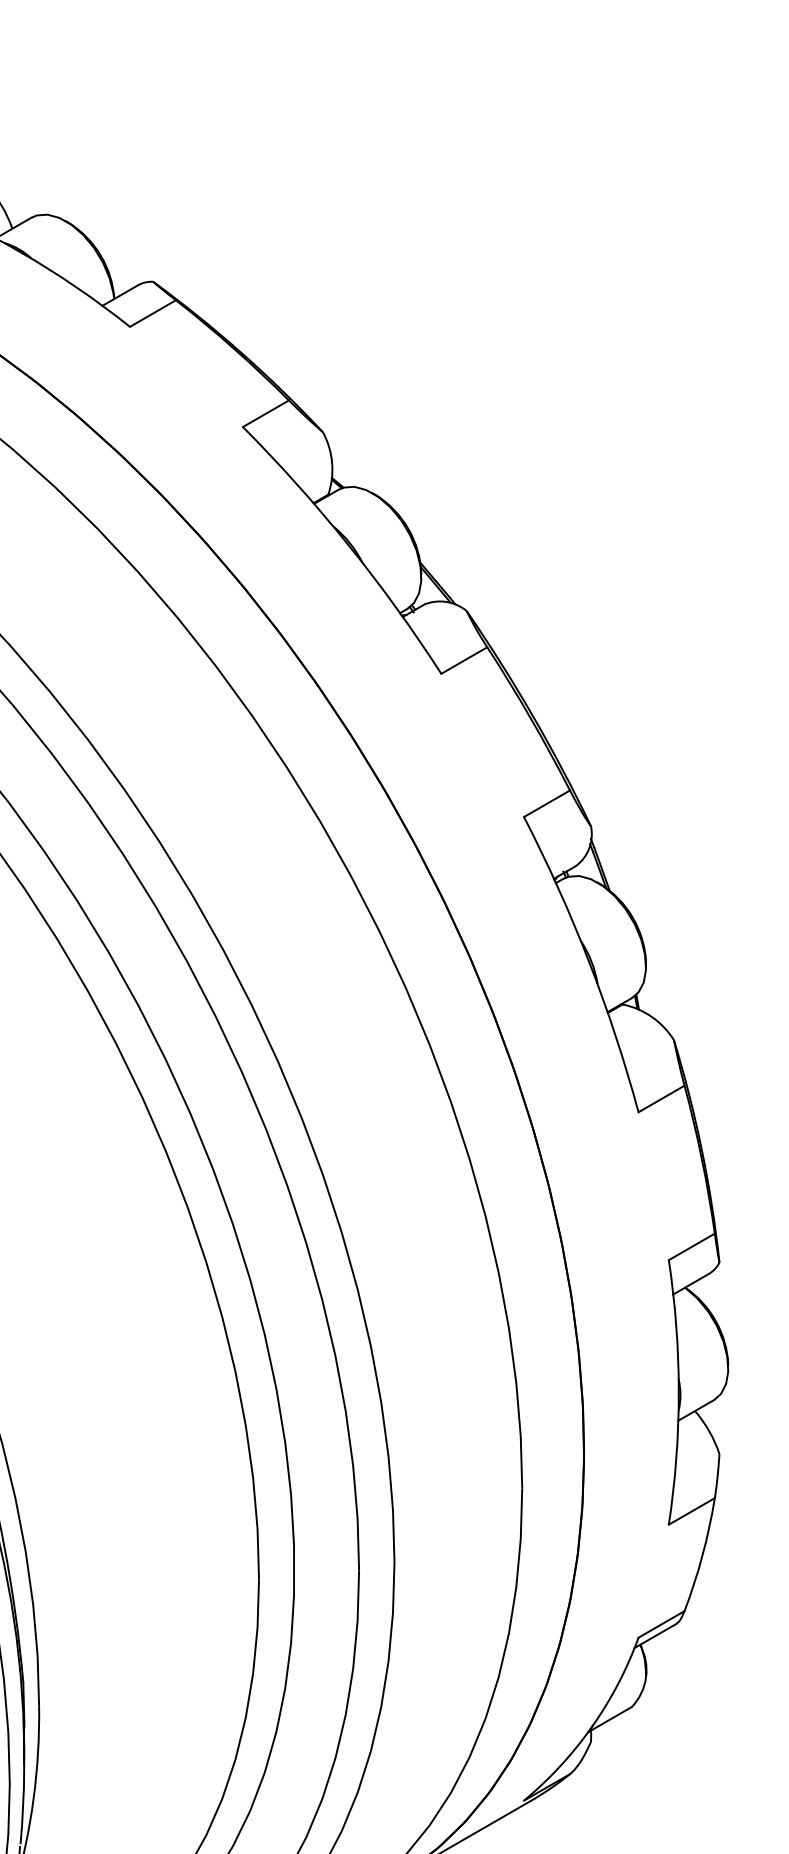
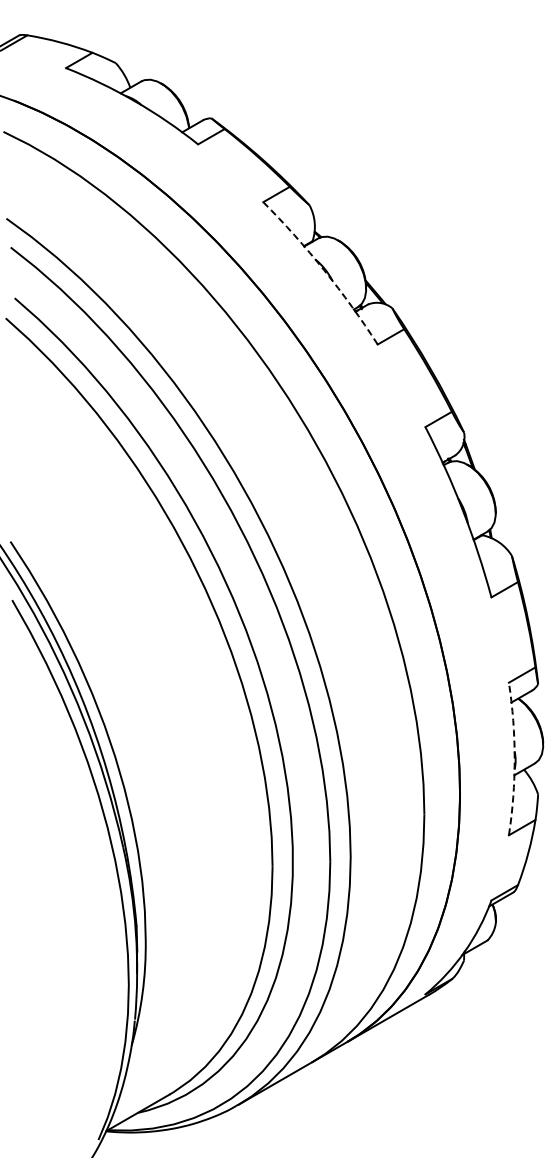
arc: (349, 545) -> (324, 270), solid -> dashed
arc: (678, 1393) -> (514, 759), solid -> dashed

